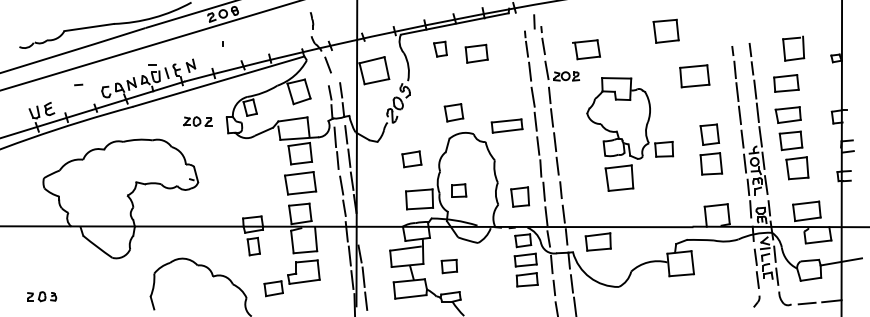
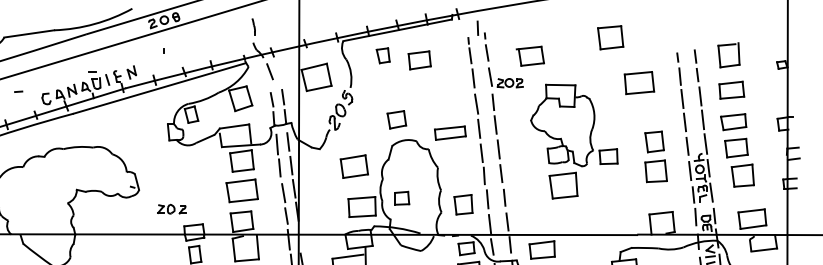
part: (785, 49) -> (720, 56), moved
part: (197, 121) -> (171, 209), moved
part: (411, 159) -> (354, 166), size x1.43

